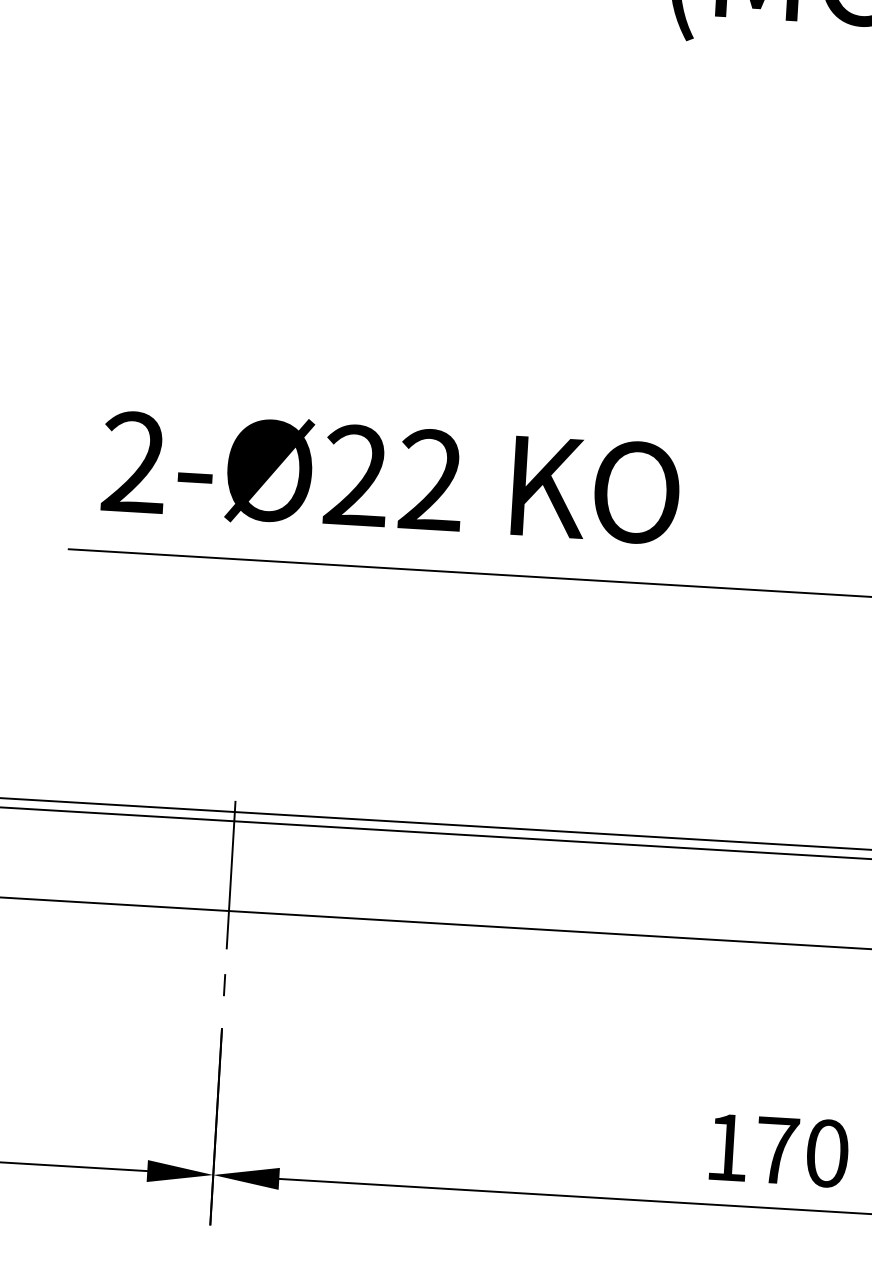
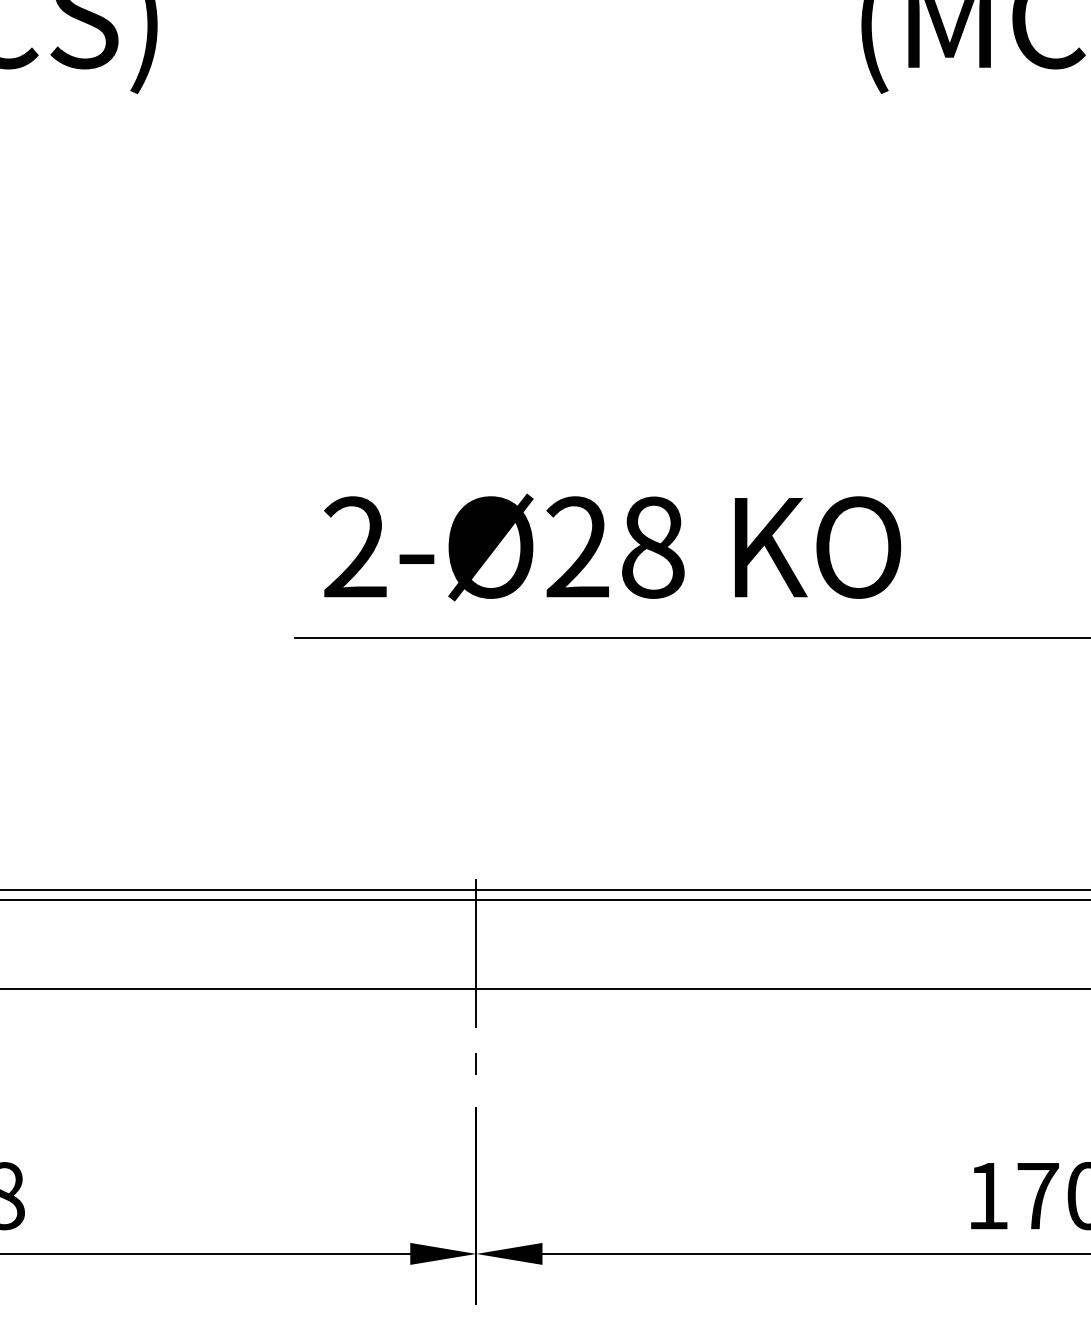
text: (431, 480) -> (652, 547), 2-Ø22 -> 2-Ø28

